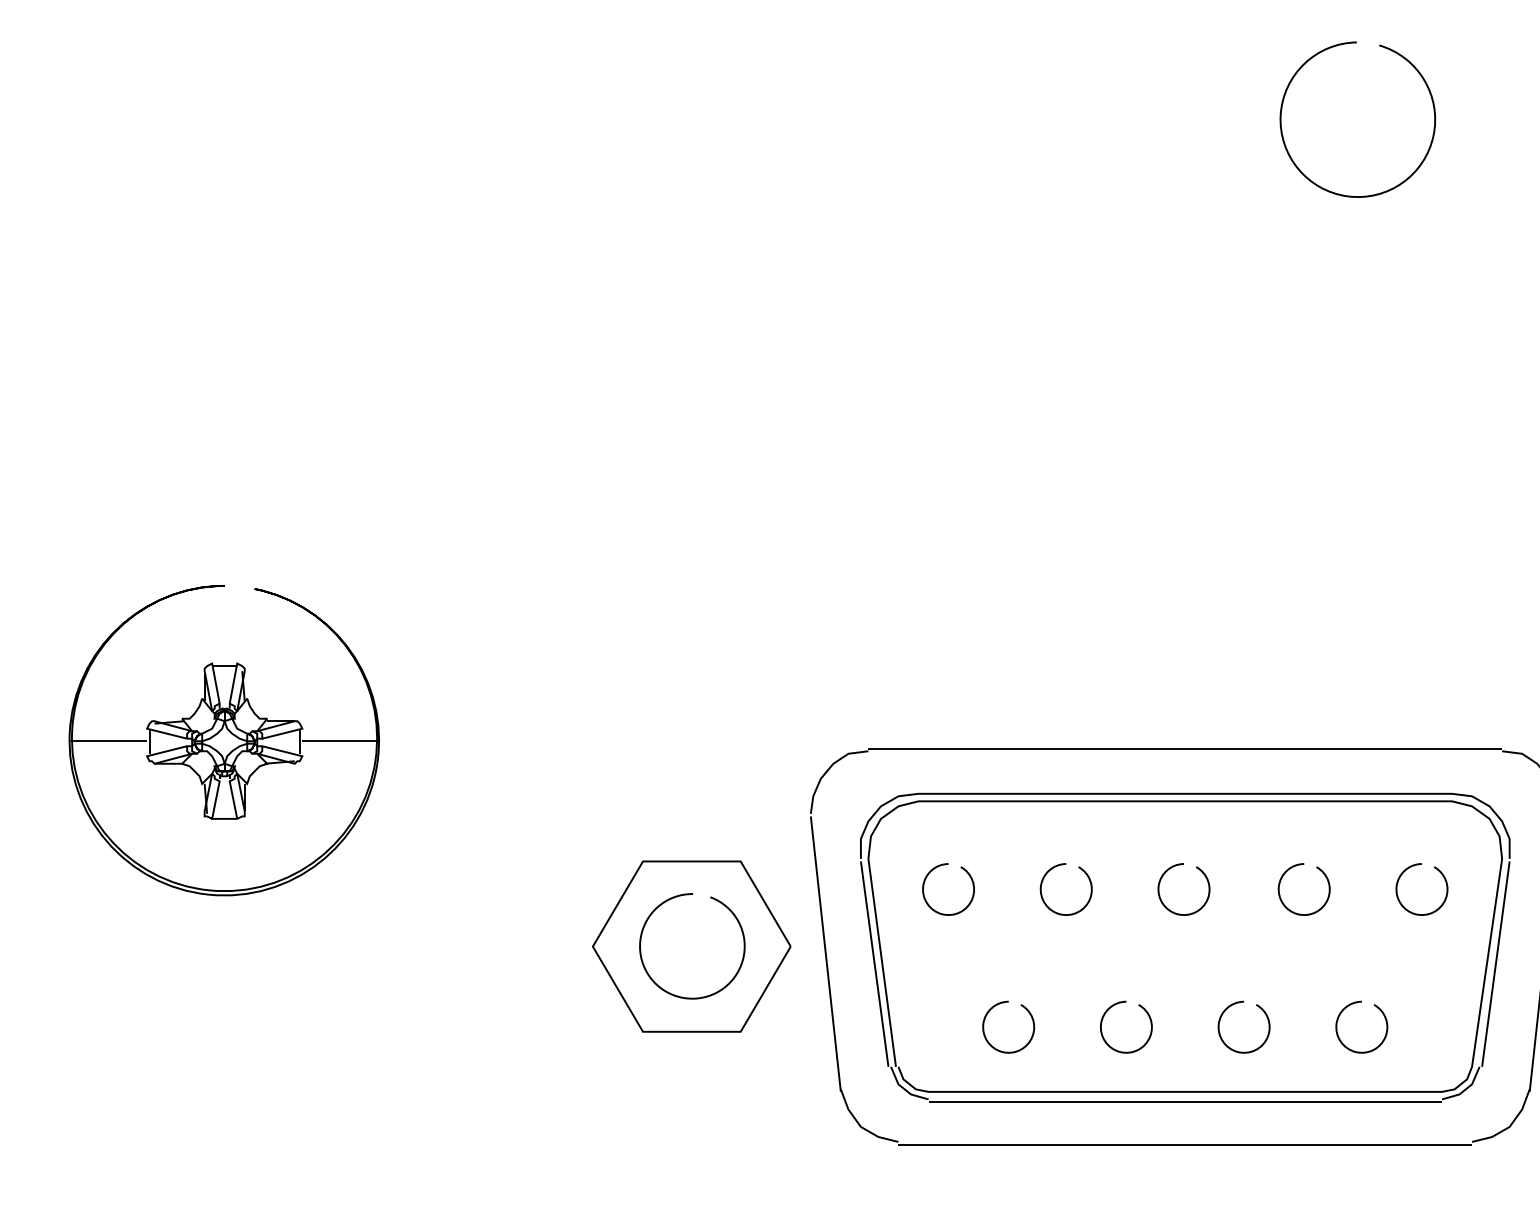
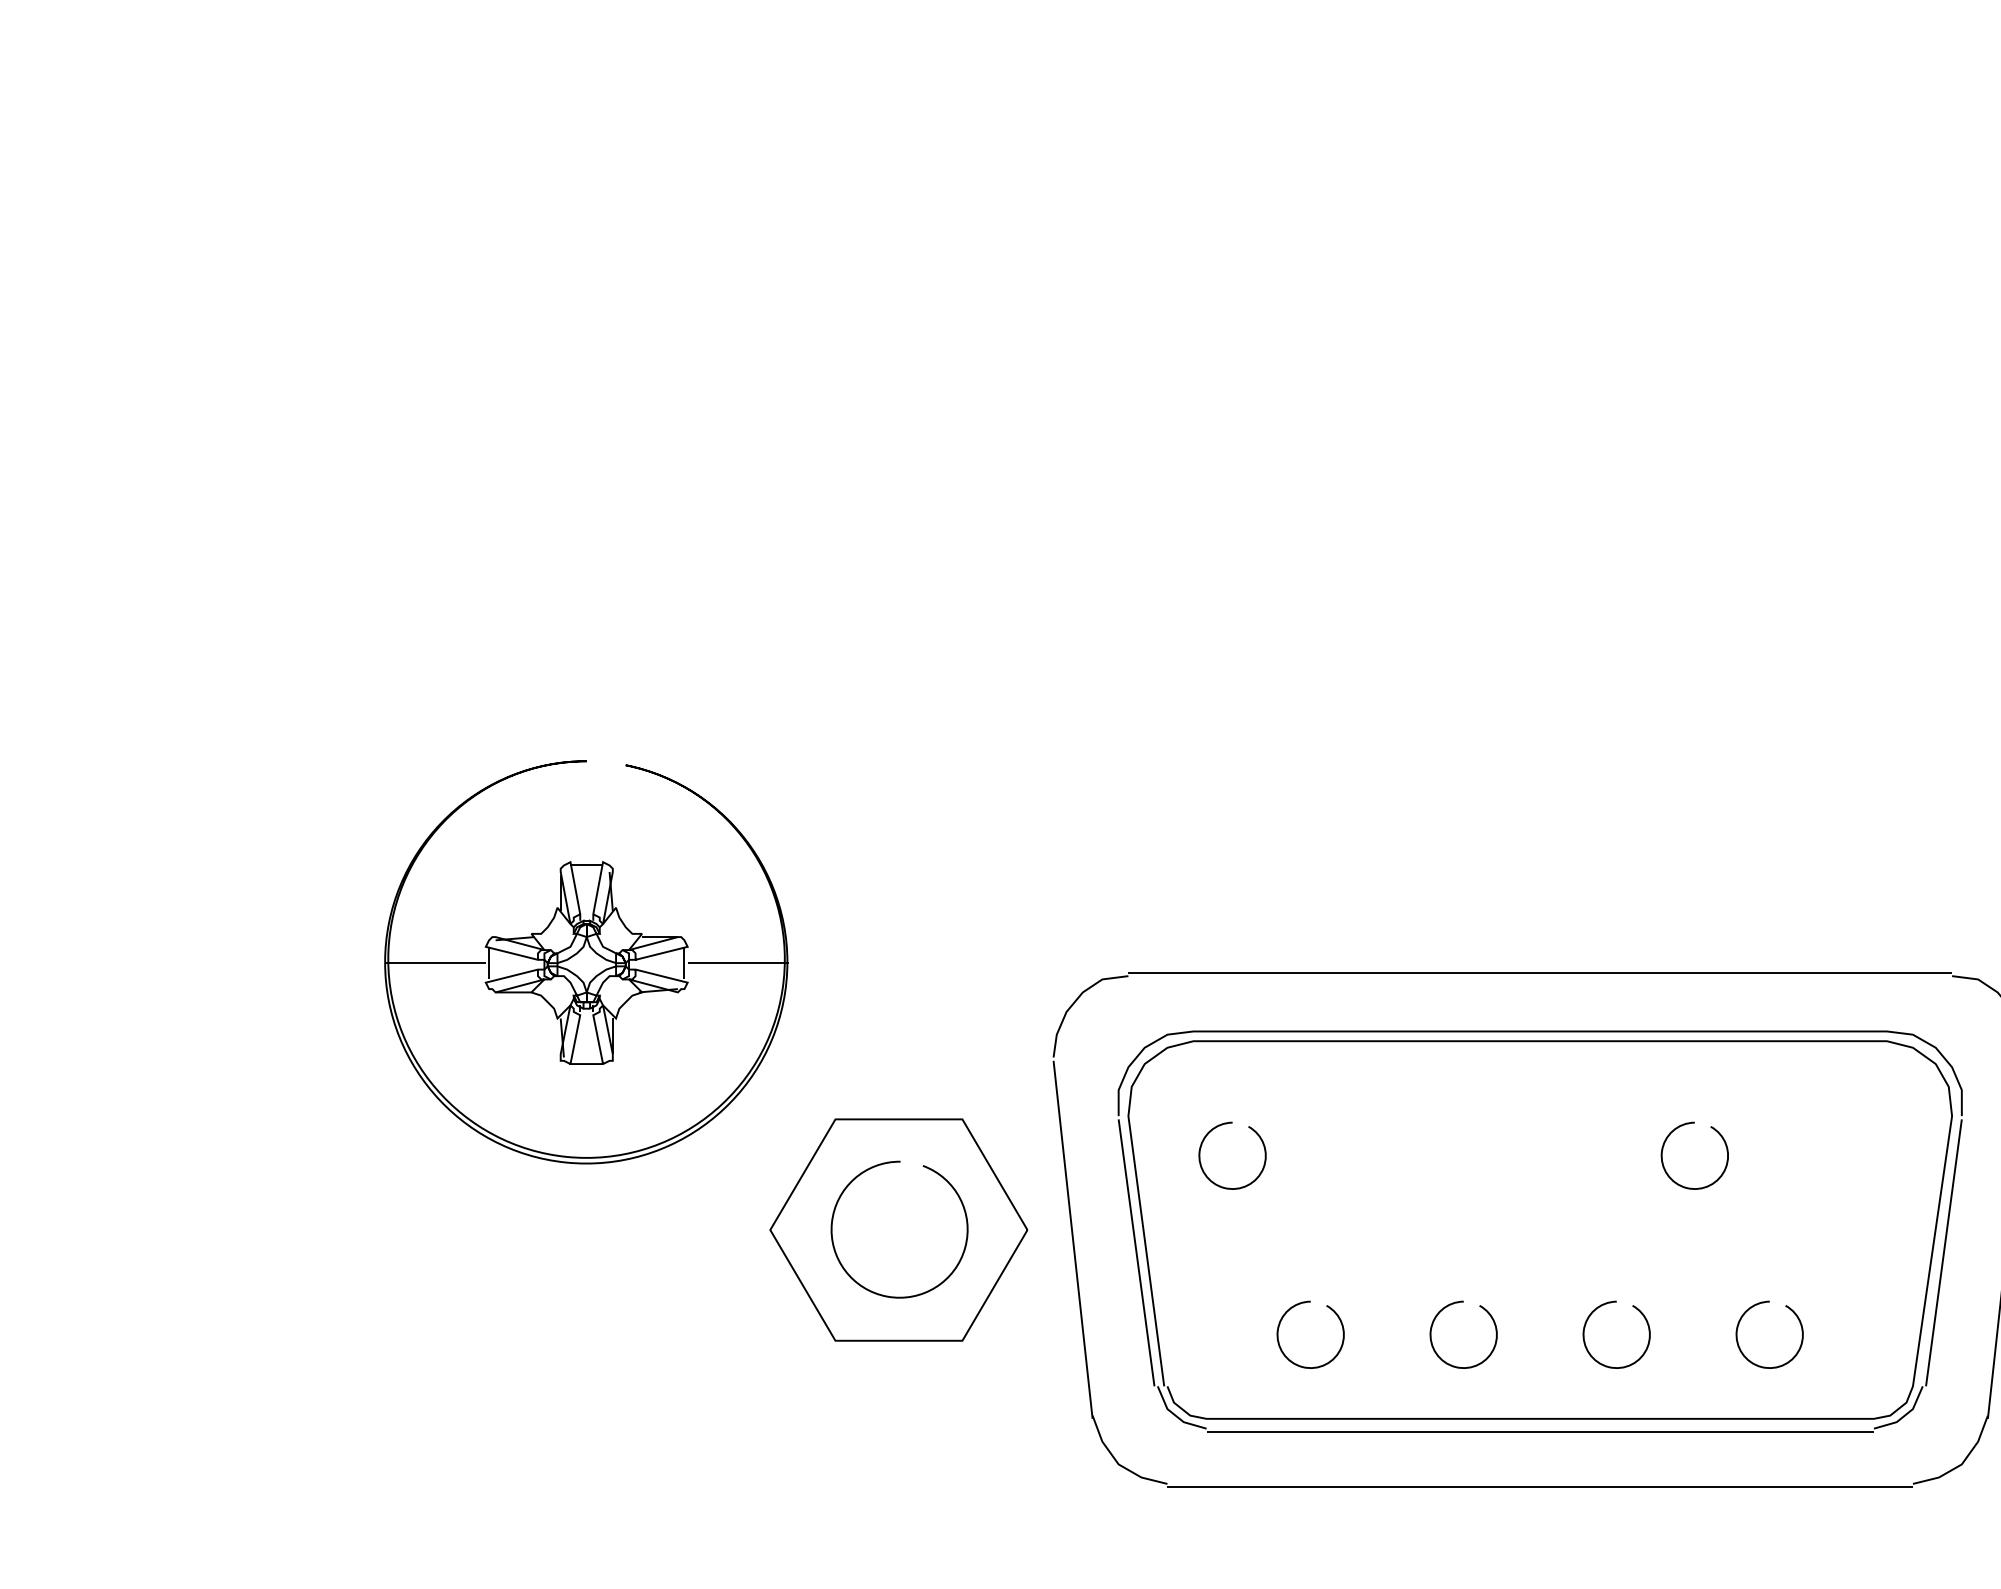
curve: (1339, 193) -> (1740, 251), removed
part: (224, 740) -> (586, 962), moved
curve: (1062, 865) -> (1380, 1124), removed
curve: (1180, 865) -> (1533, 1124), removed
curve: (1400, 878) -> (1819, 1141), removed

